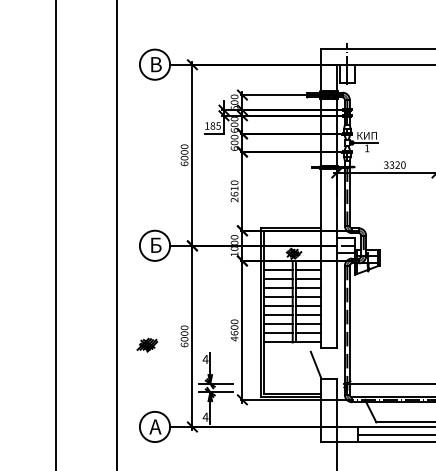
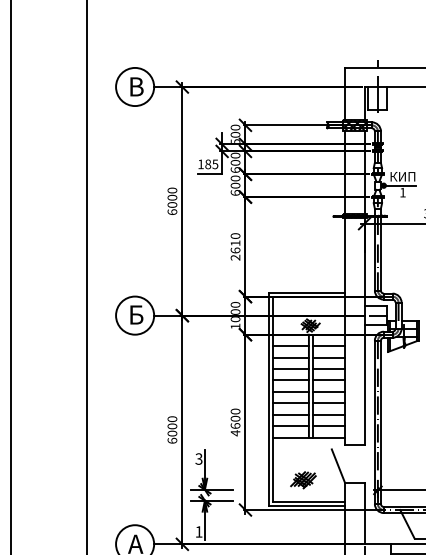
part: (147, 344) -> (303, 479), moved
text: (205, 359) -> (198, 459), 4 -> 3
text: (205, 416) -> (198, 531), 4 -> 1

